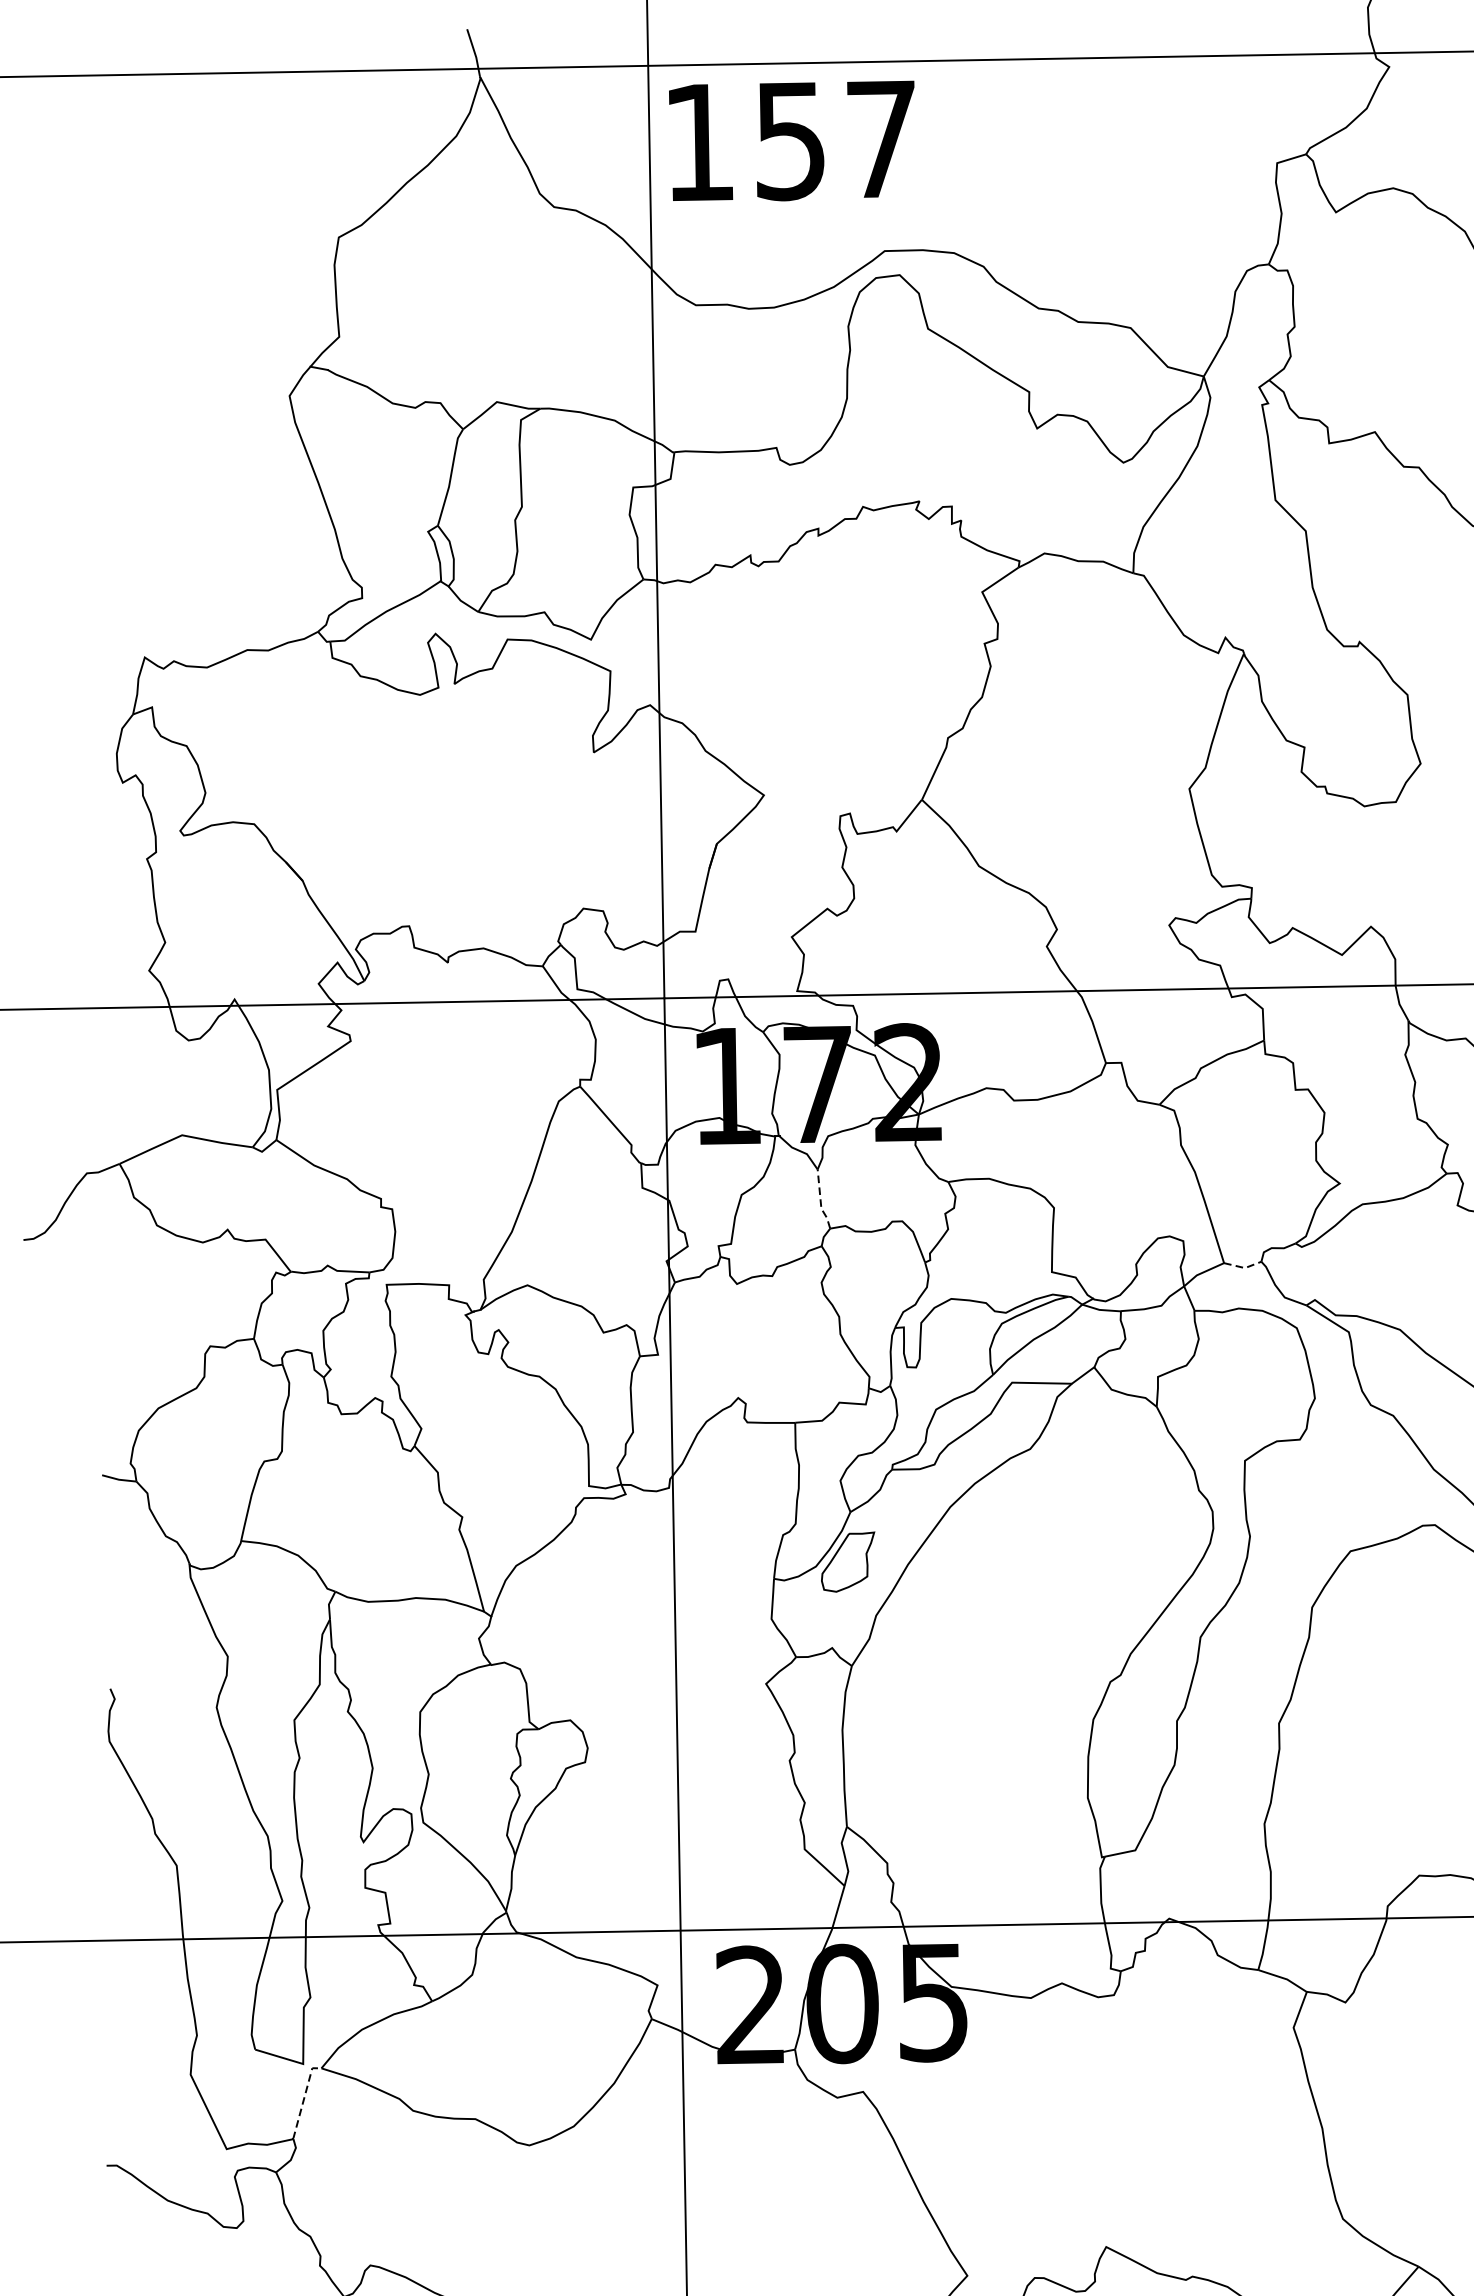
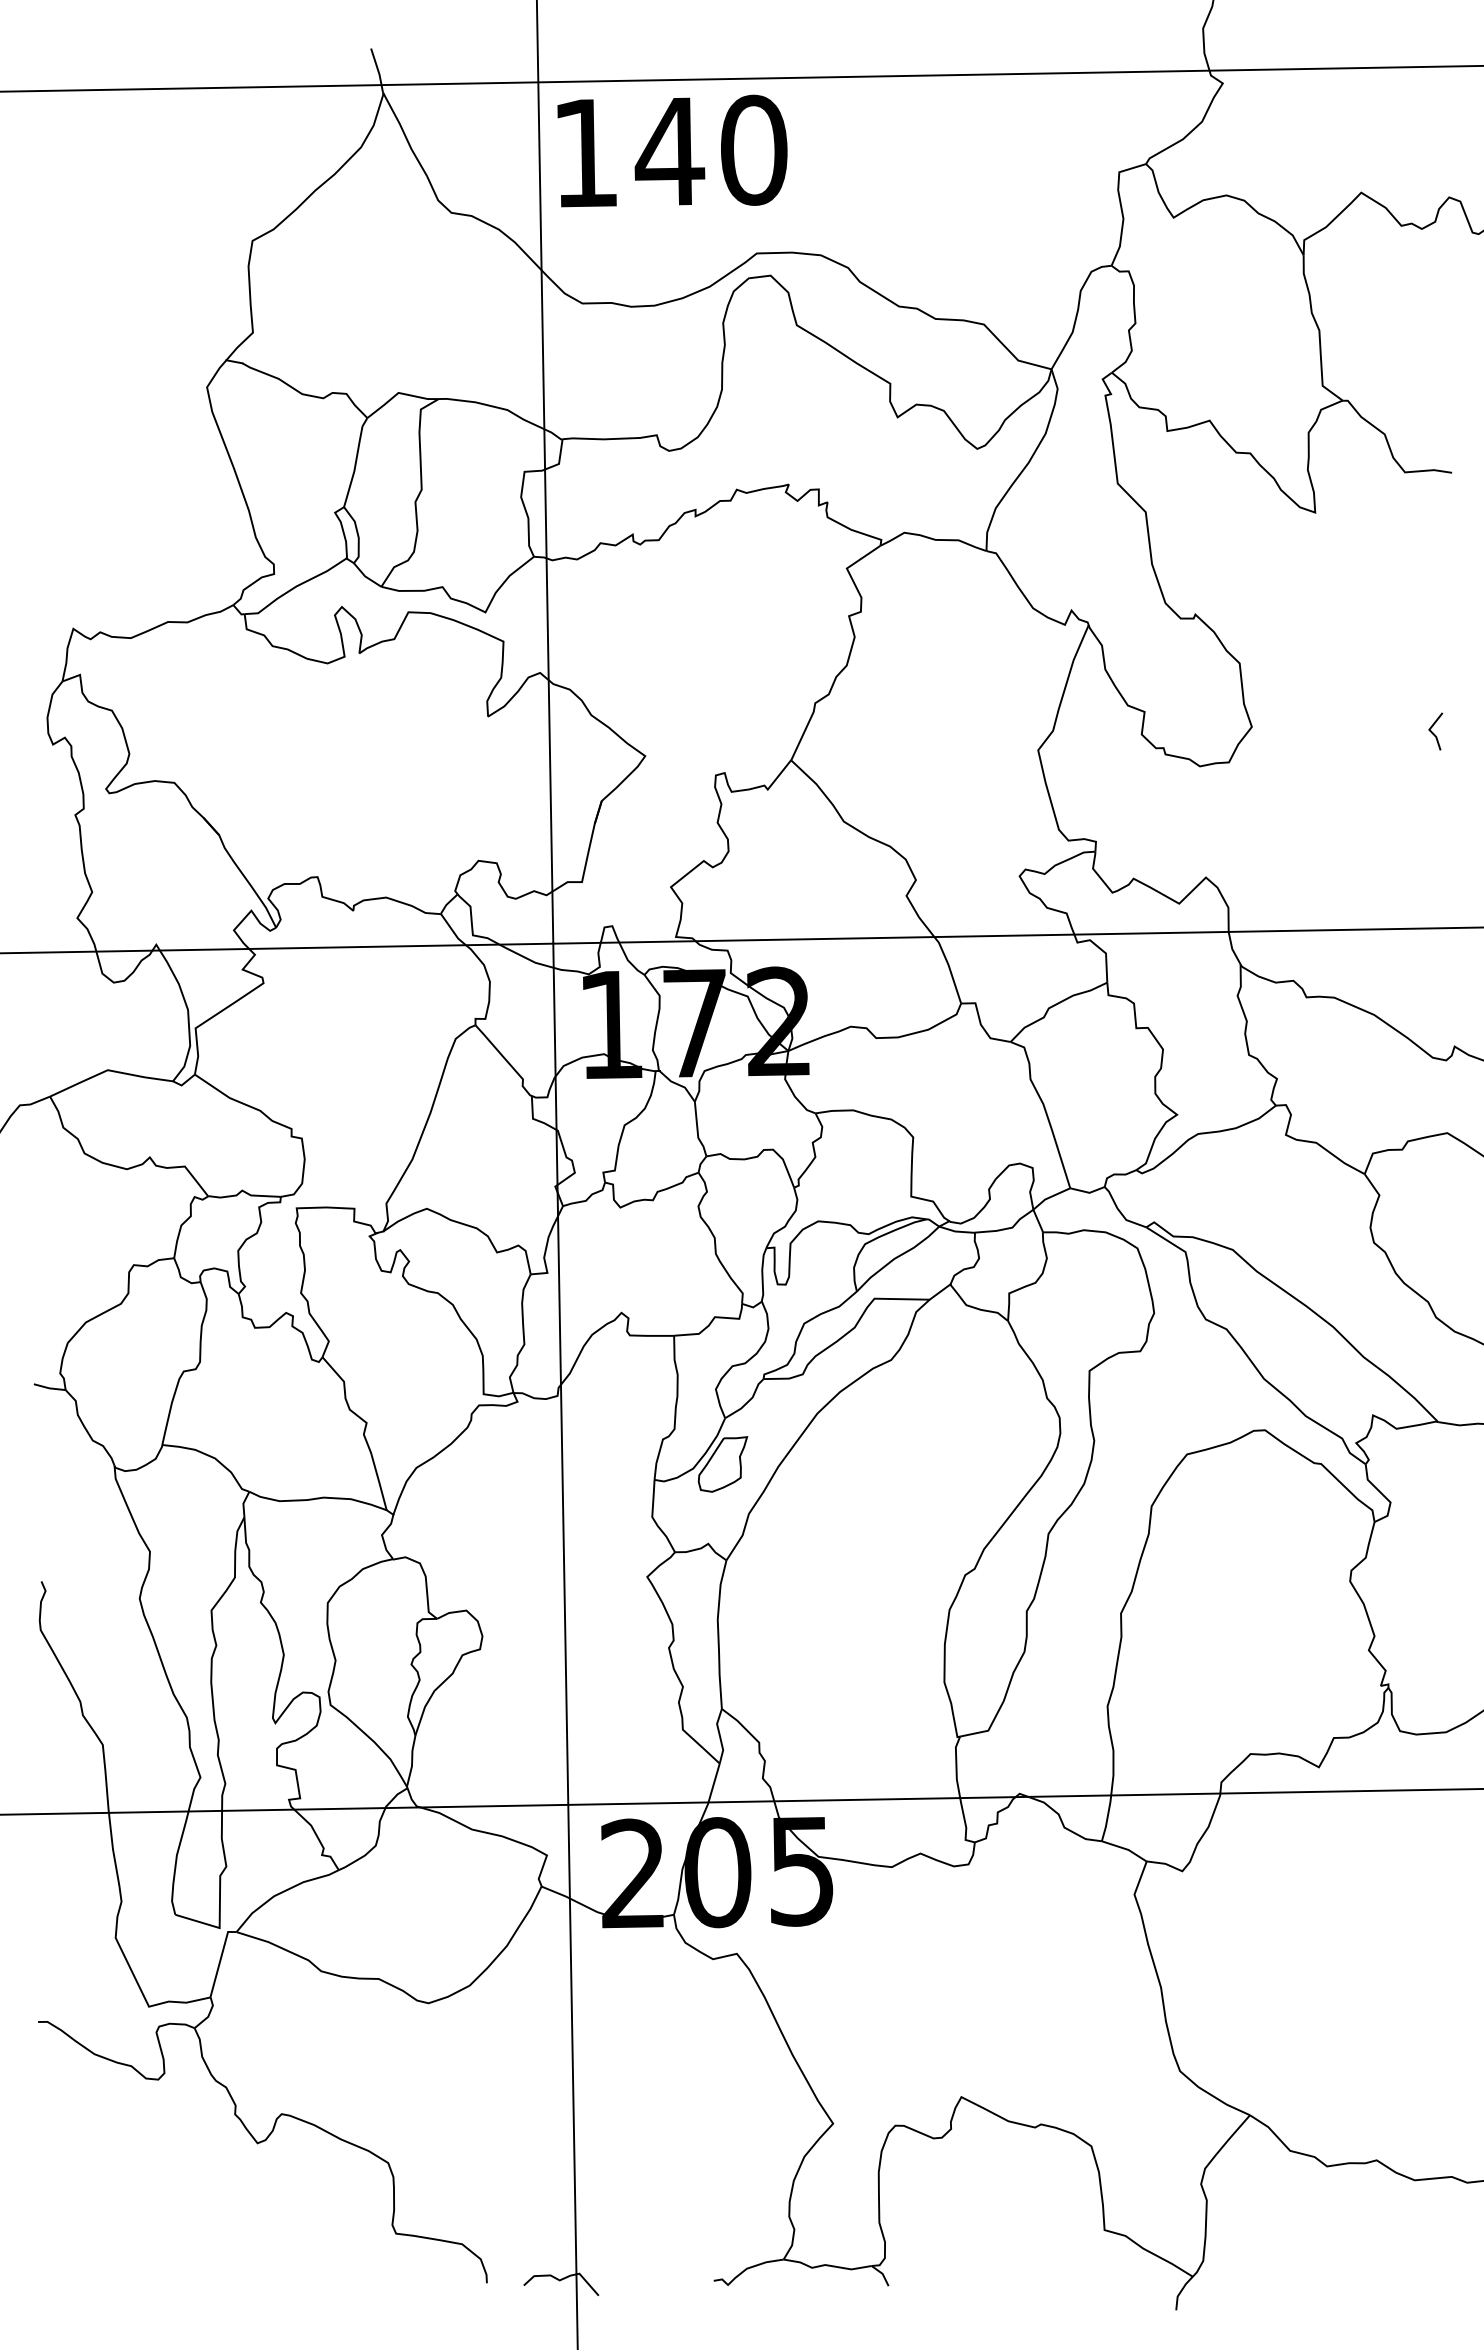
text: (834, 139) -> (710, 150), 157 -> 140
line: (820, 1201) -> (697, 1131), dashed -> solid
line: (1243, 1267) -> (1088, 1192), dashed -> solid
line: (304, 2098) -> (220, 1959), dashed -> solid

